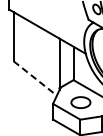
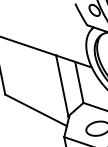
line: (35, 78) -> (36, 110), dashed -> solid

